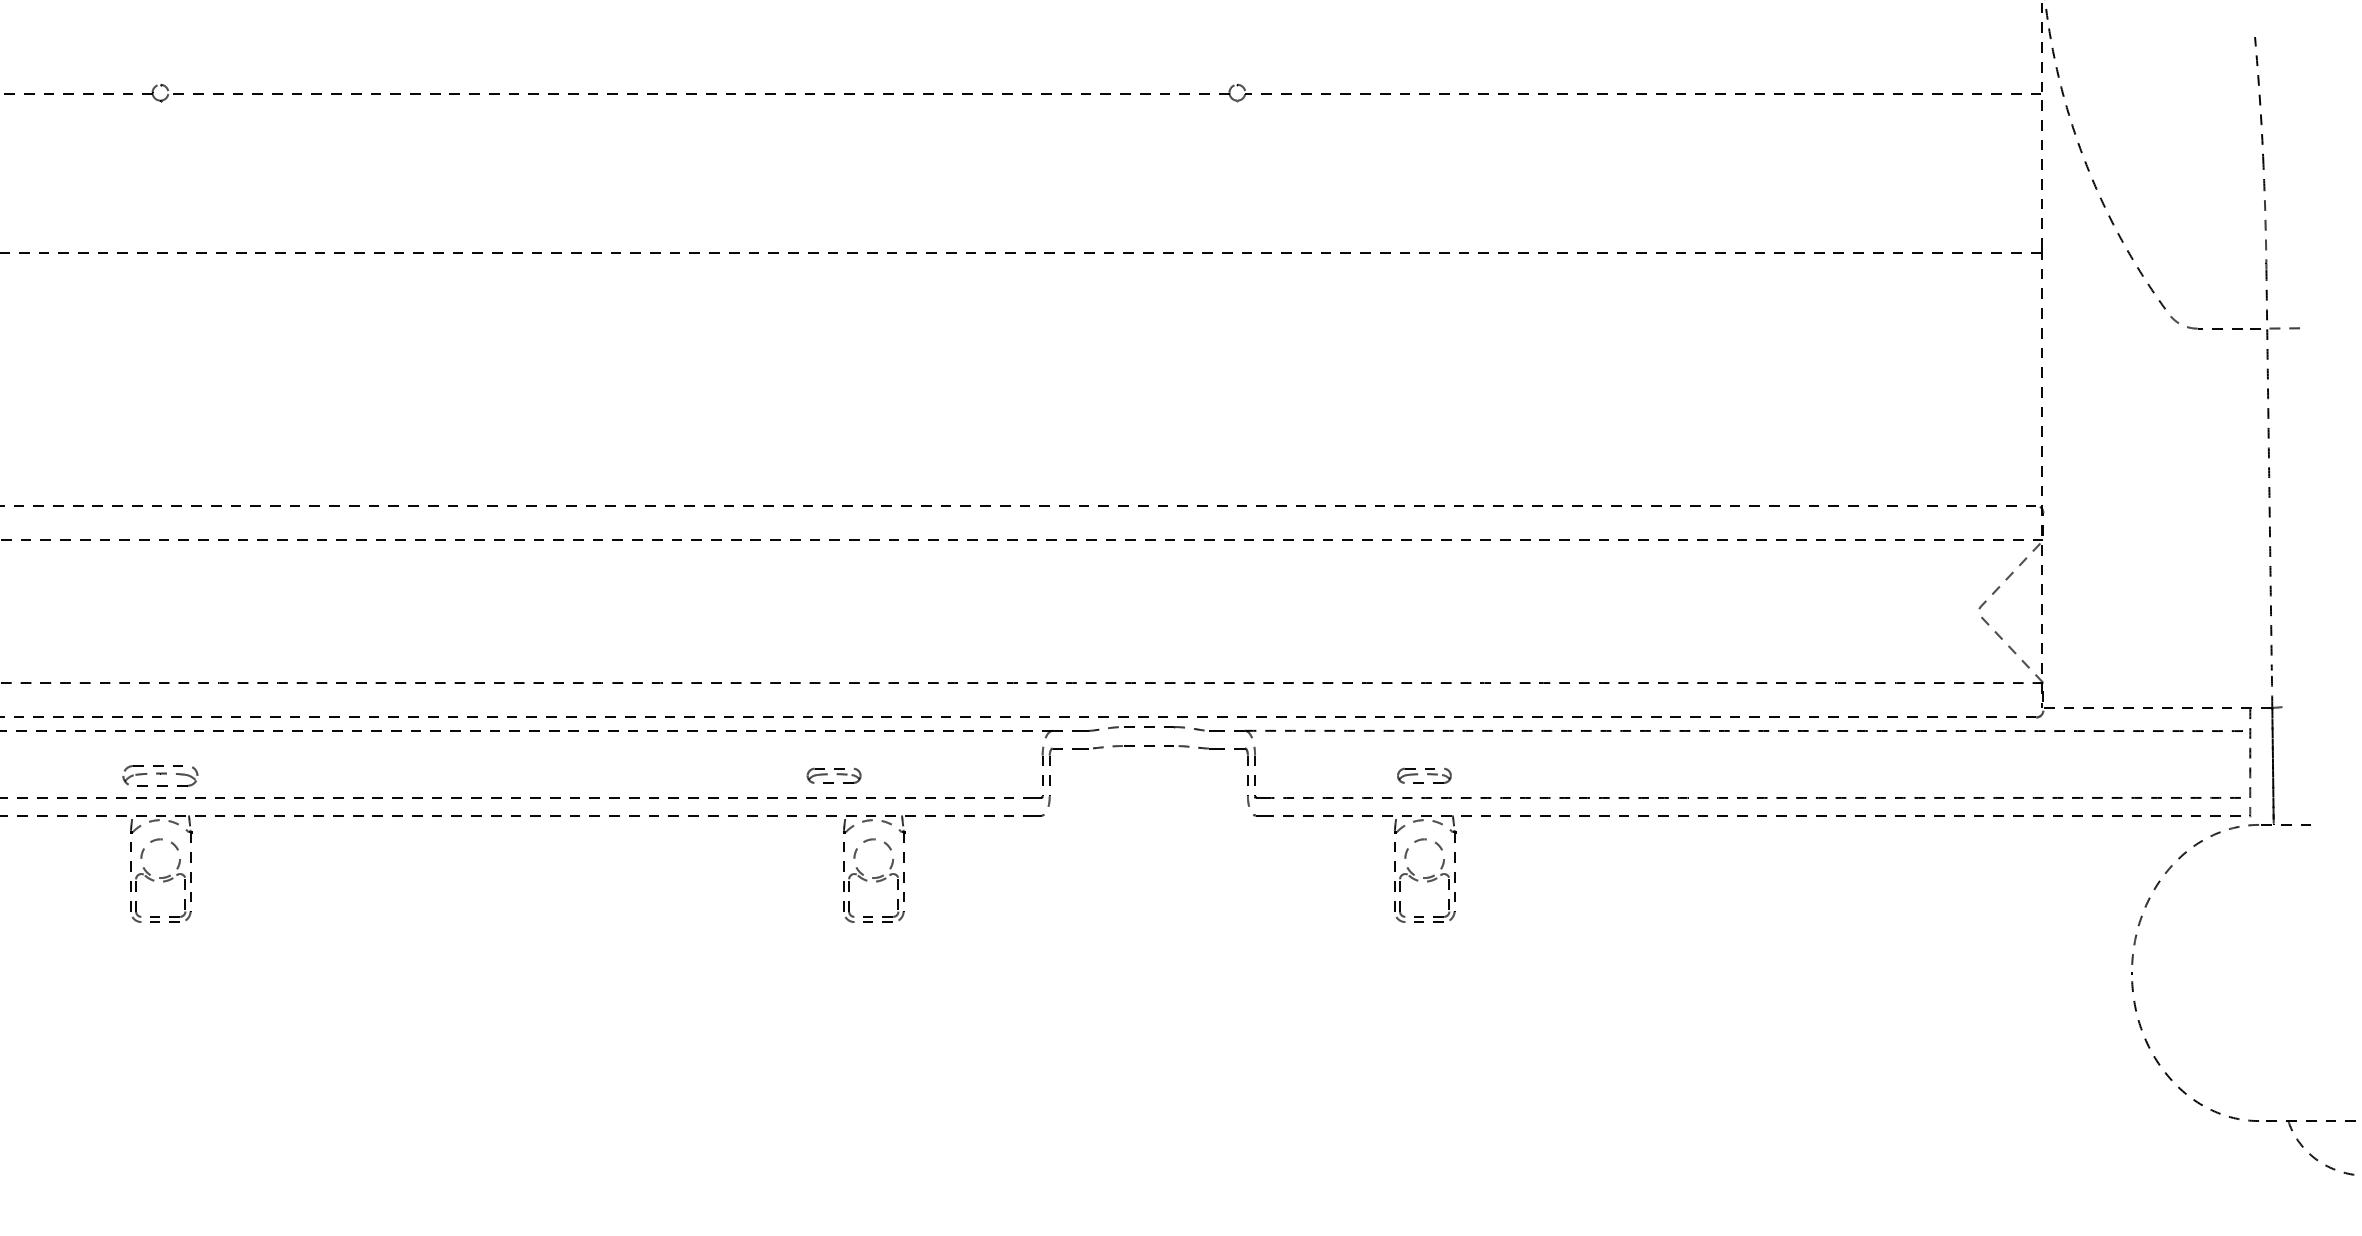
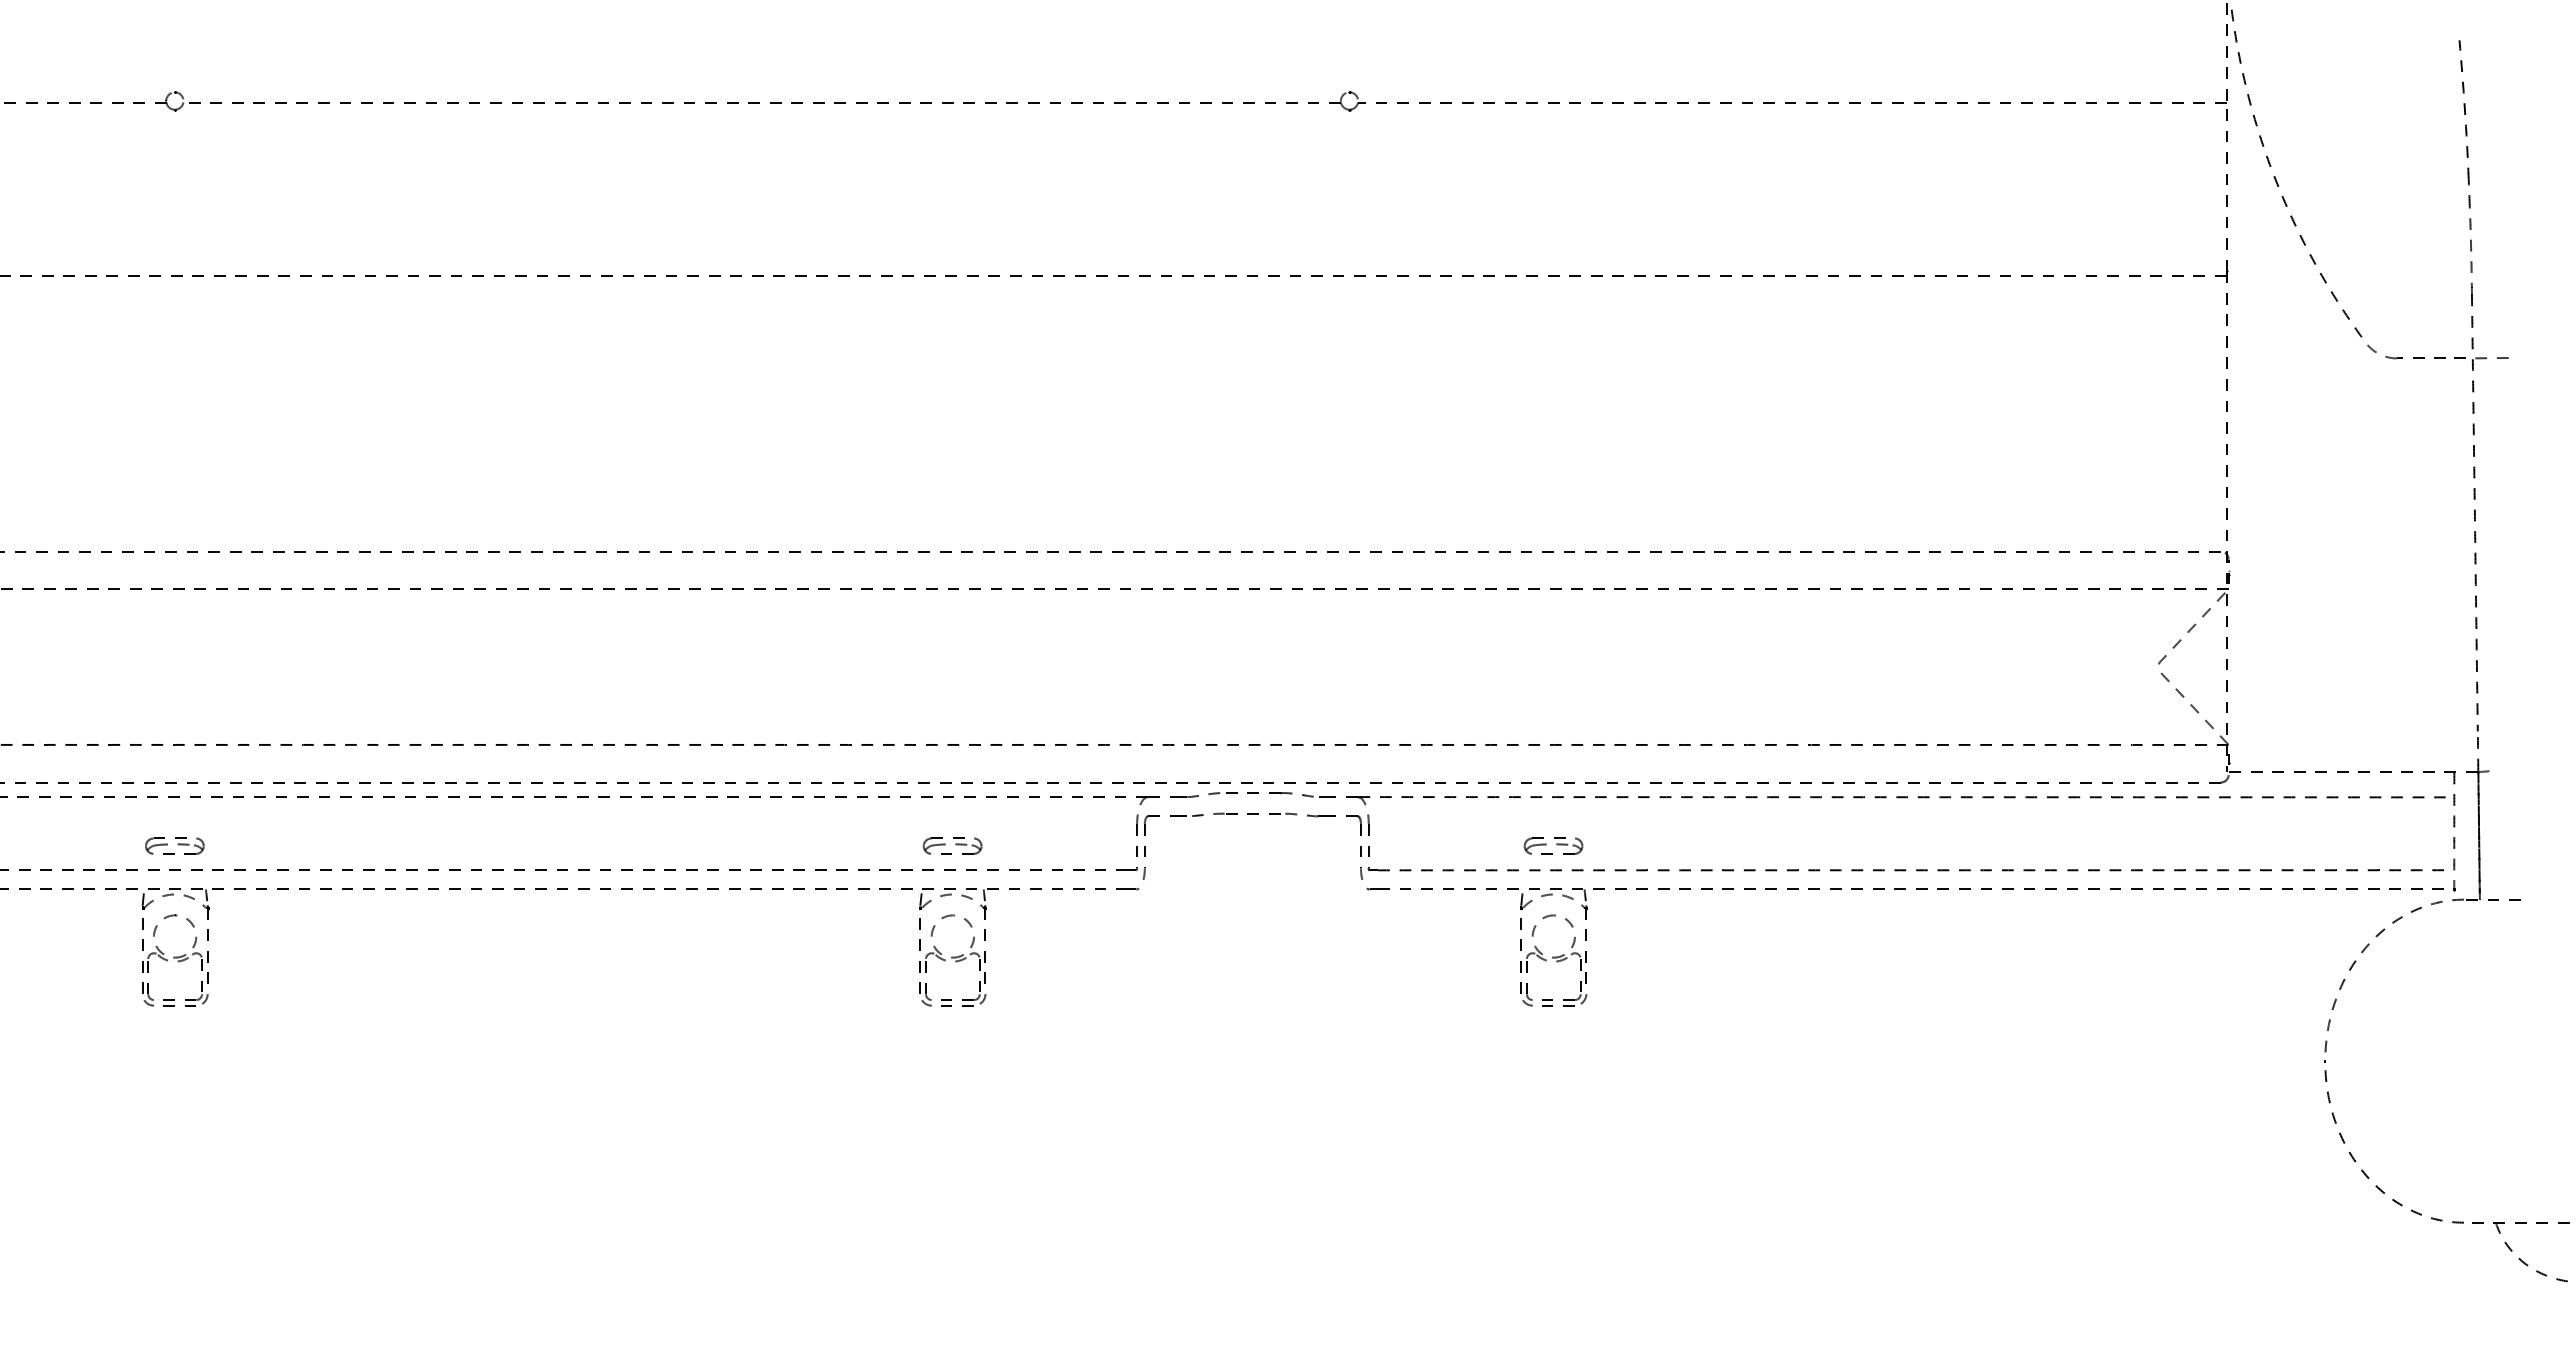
part: (160, 775) -> (174, 845), size x0.71
part: (833, 775) -> (952, 845), moved

